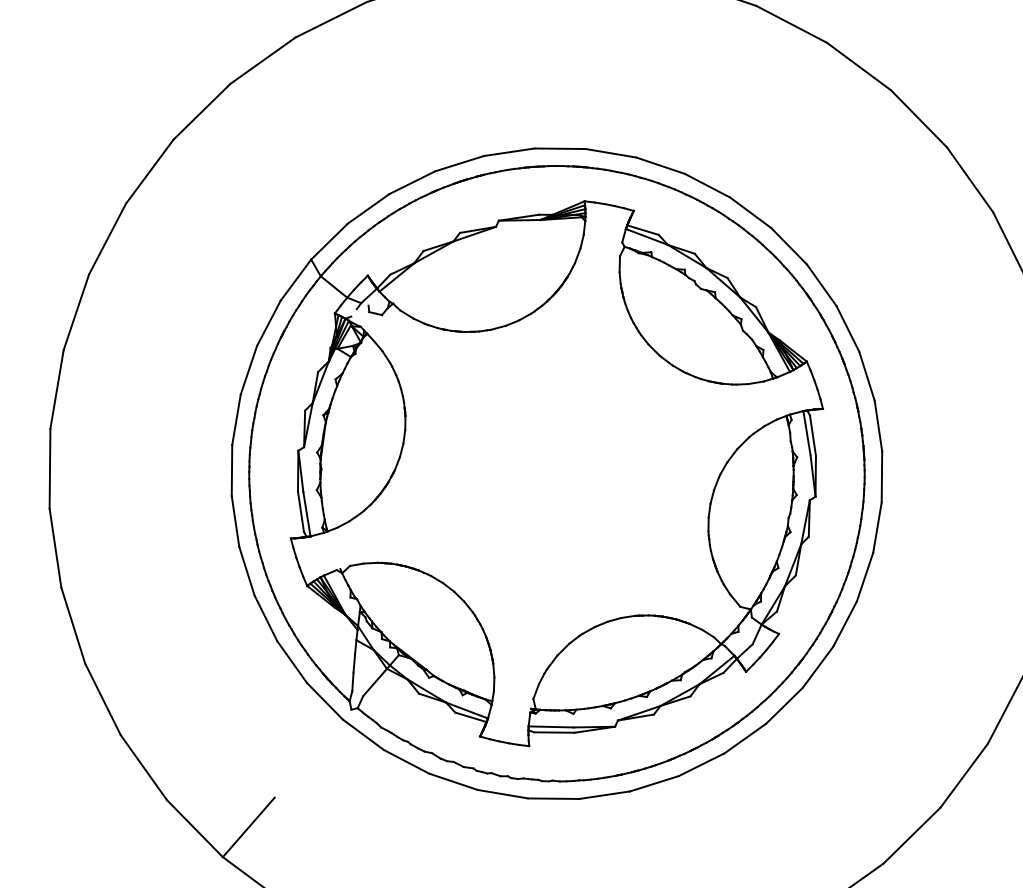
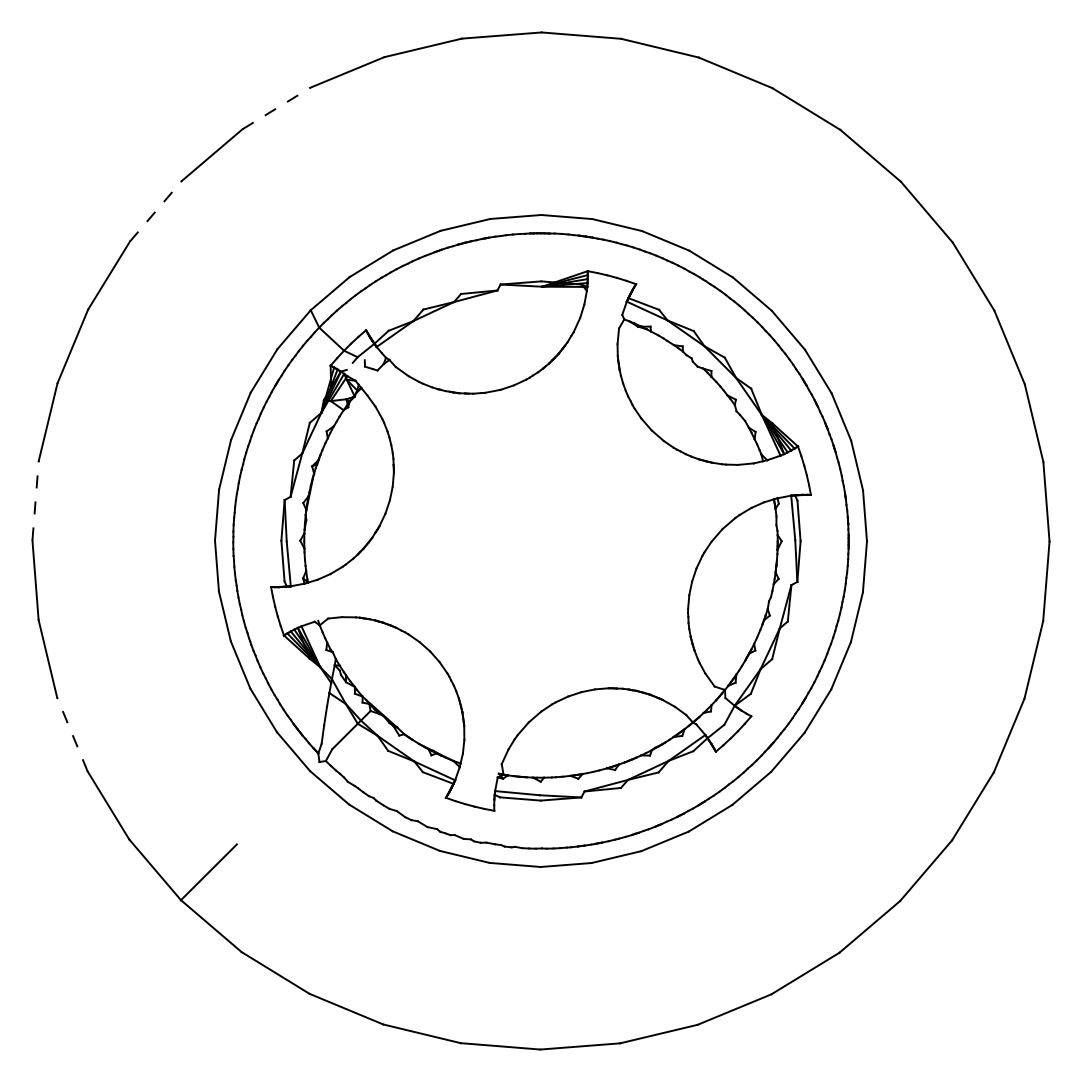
line: (262, 60) -> (276, 108), solid -> dashed
line: (149, 171) -> (155, 211), solid -> dashed
line: (49, 468) -> (35, 500), solid -> dashed
line: (103, 699) -> (72, 734), solid -> dashed

